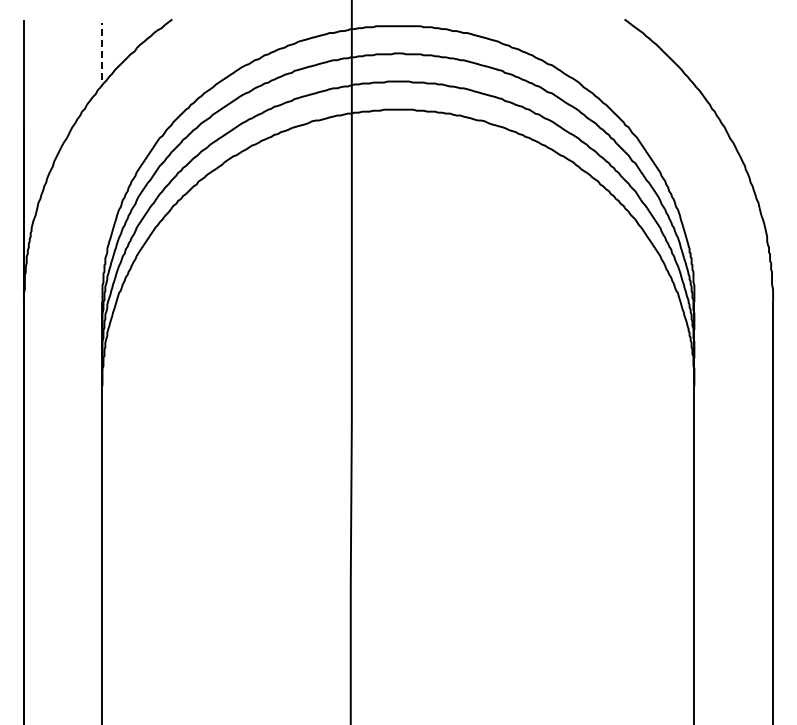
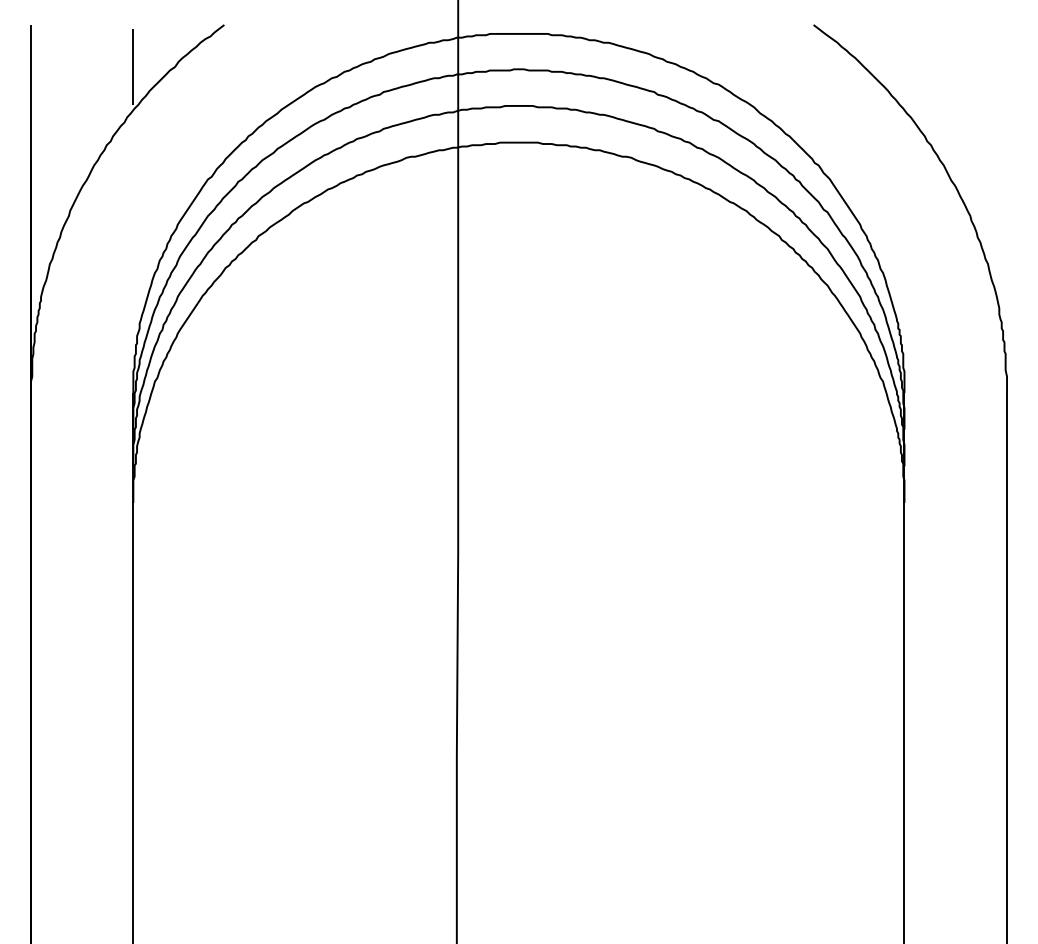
line: (102, 51) -> (133, 66), dashed -> solid

